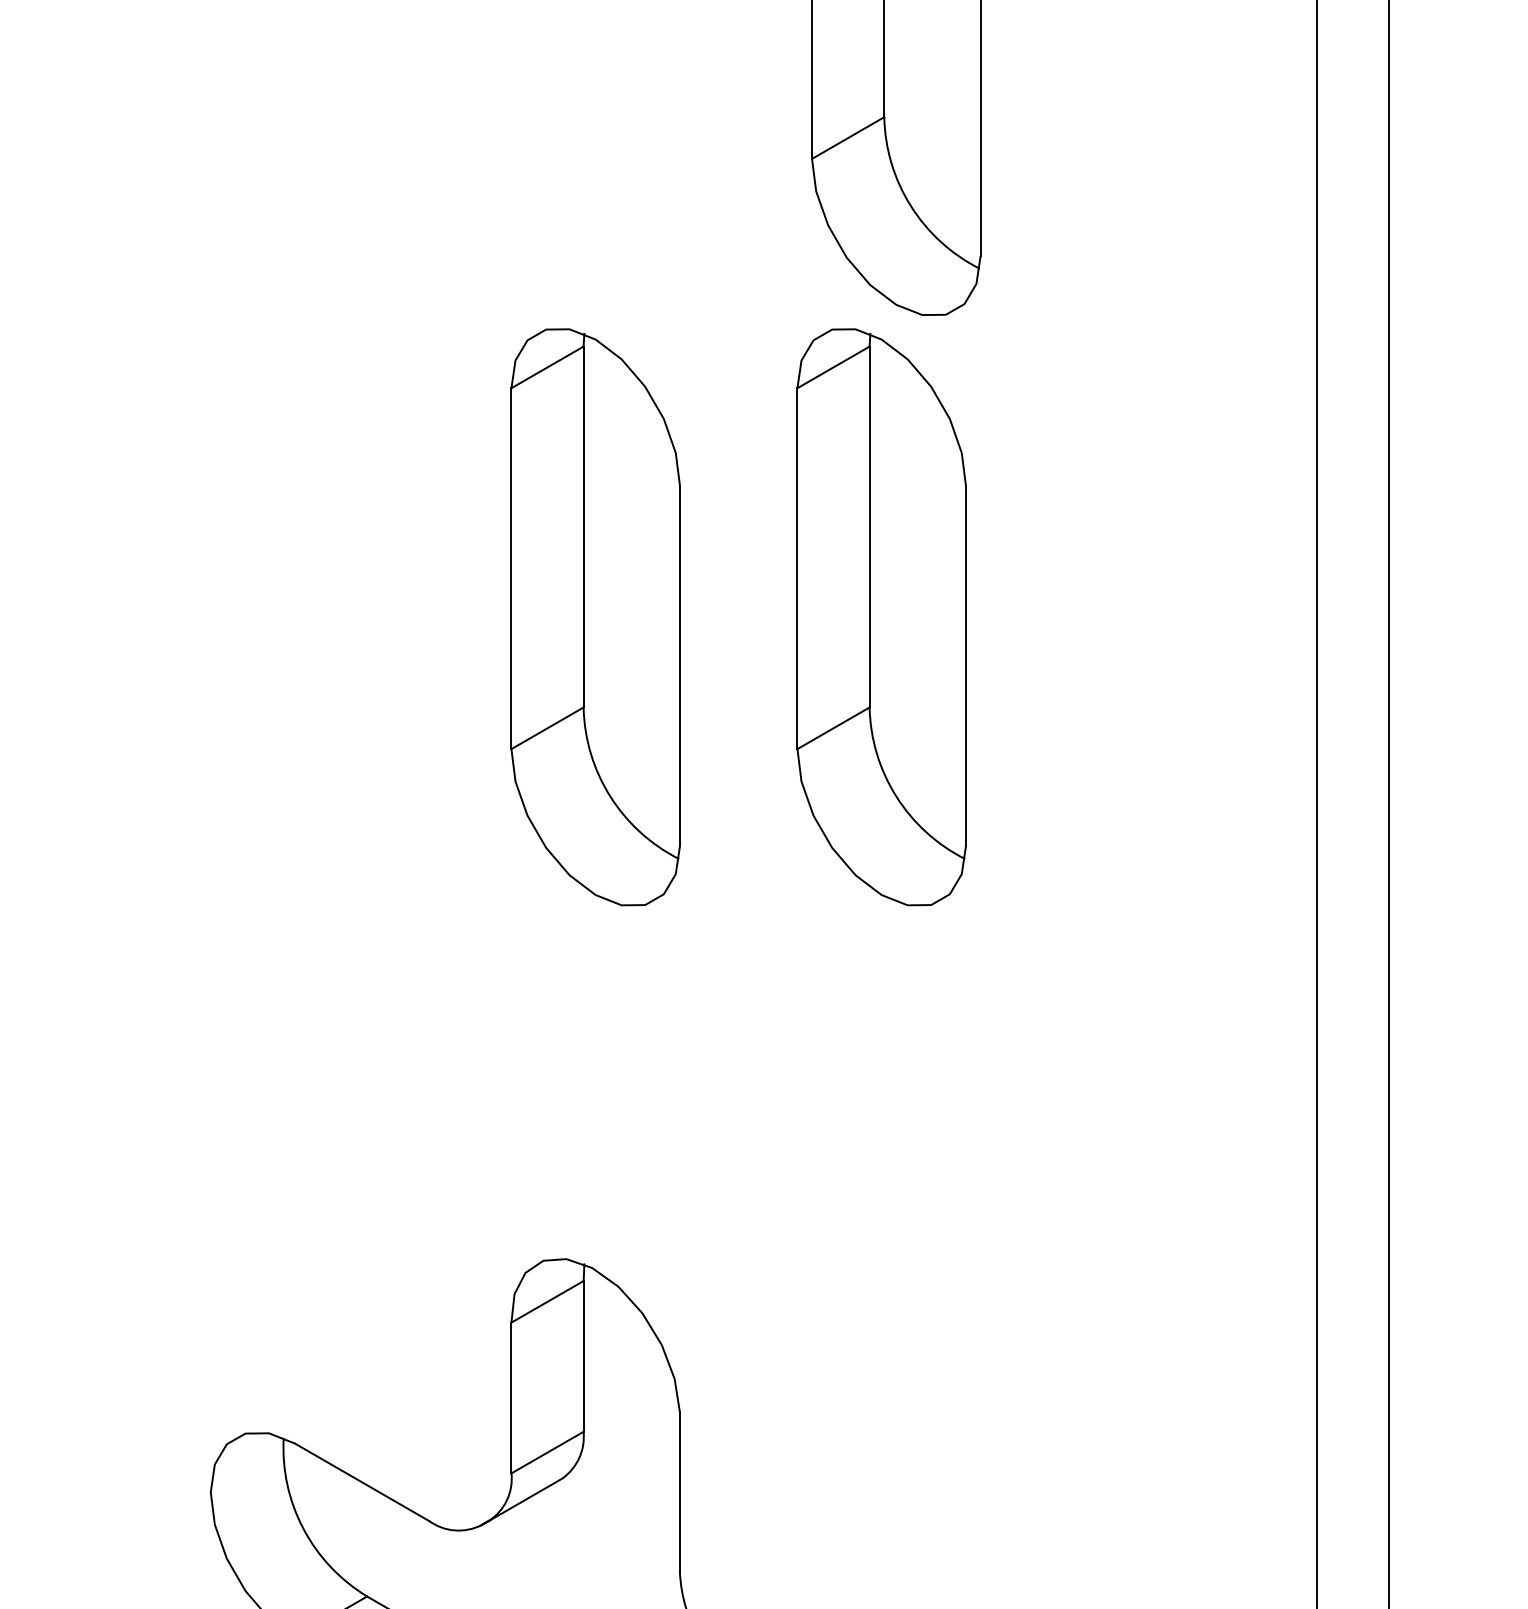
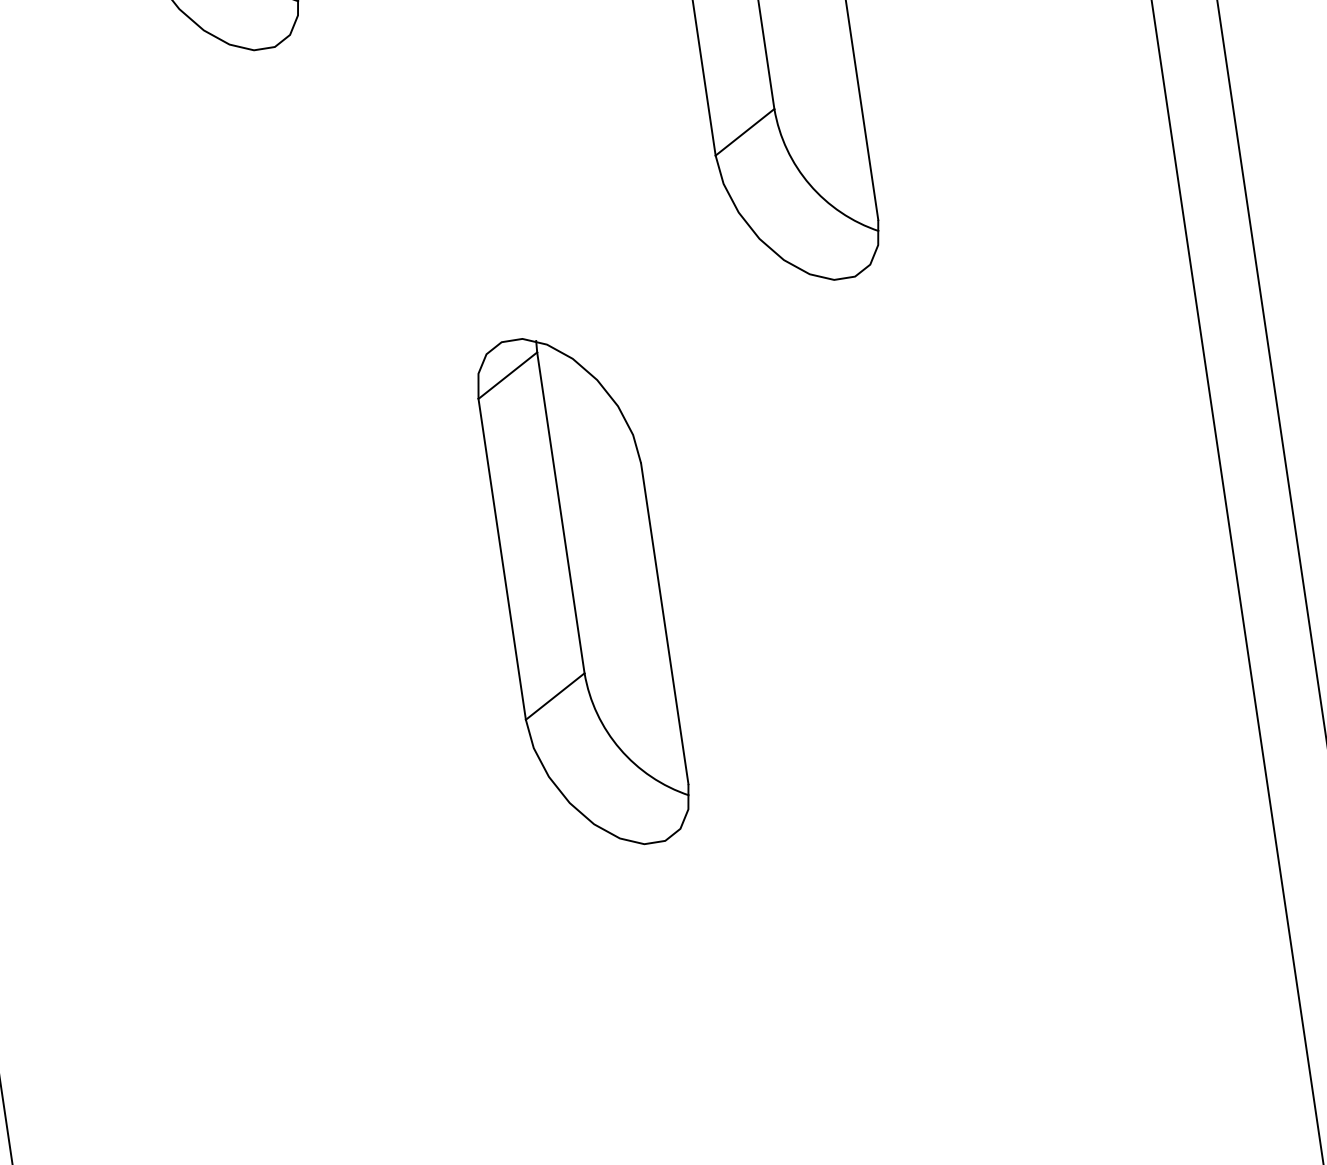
part: (881, 617) -> (837, 554), removed

